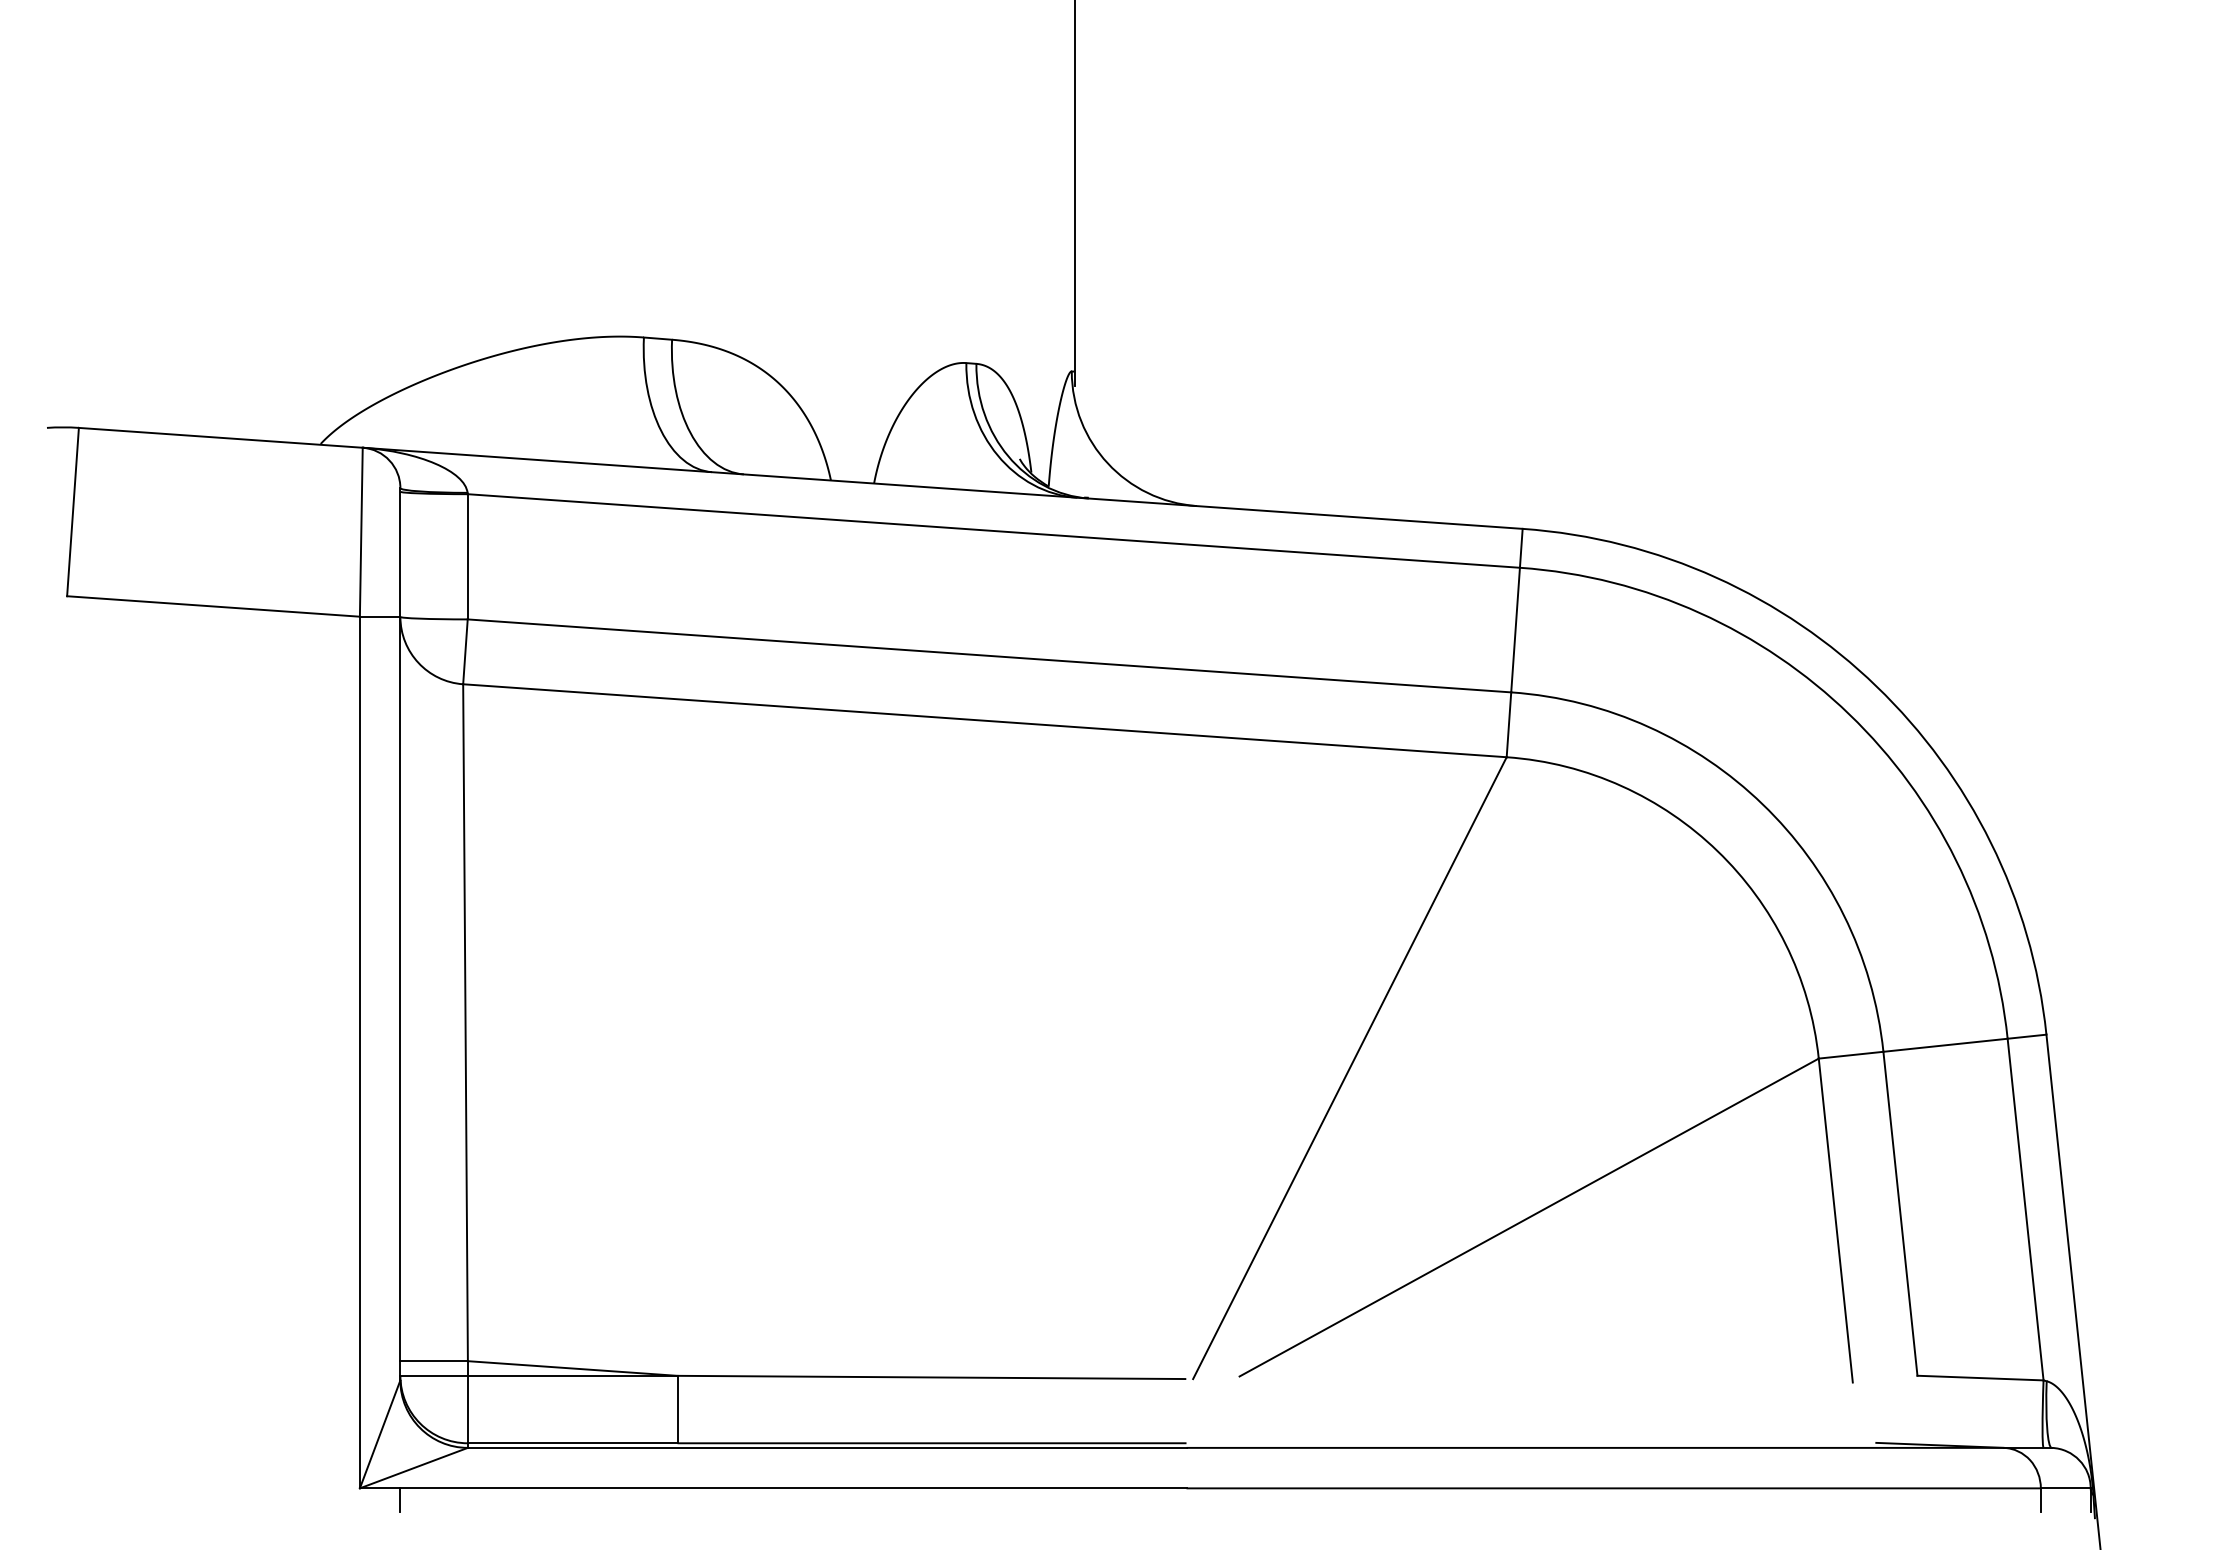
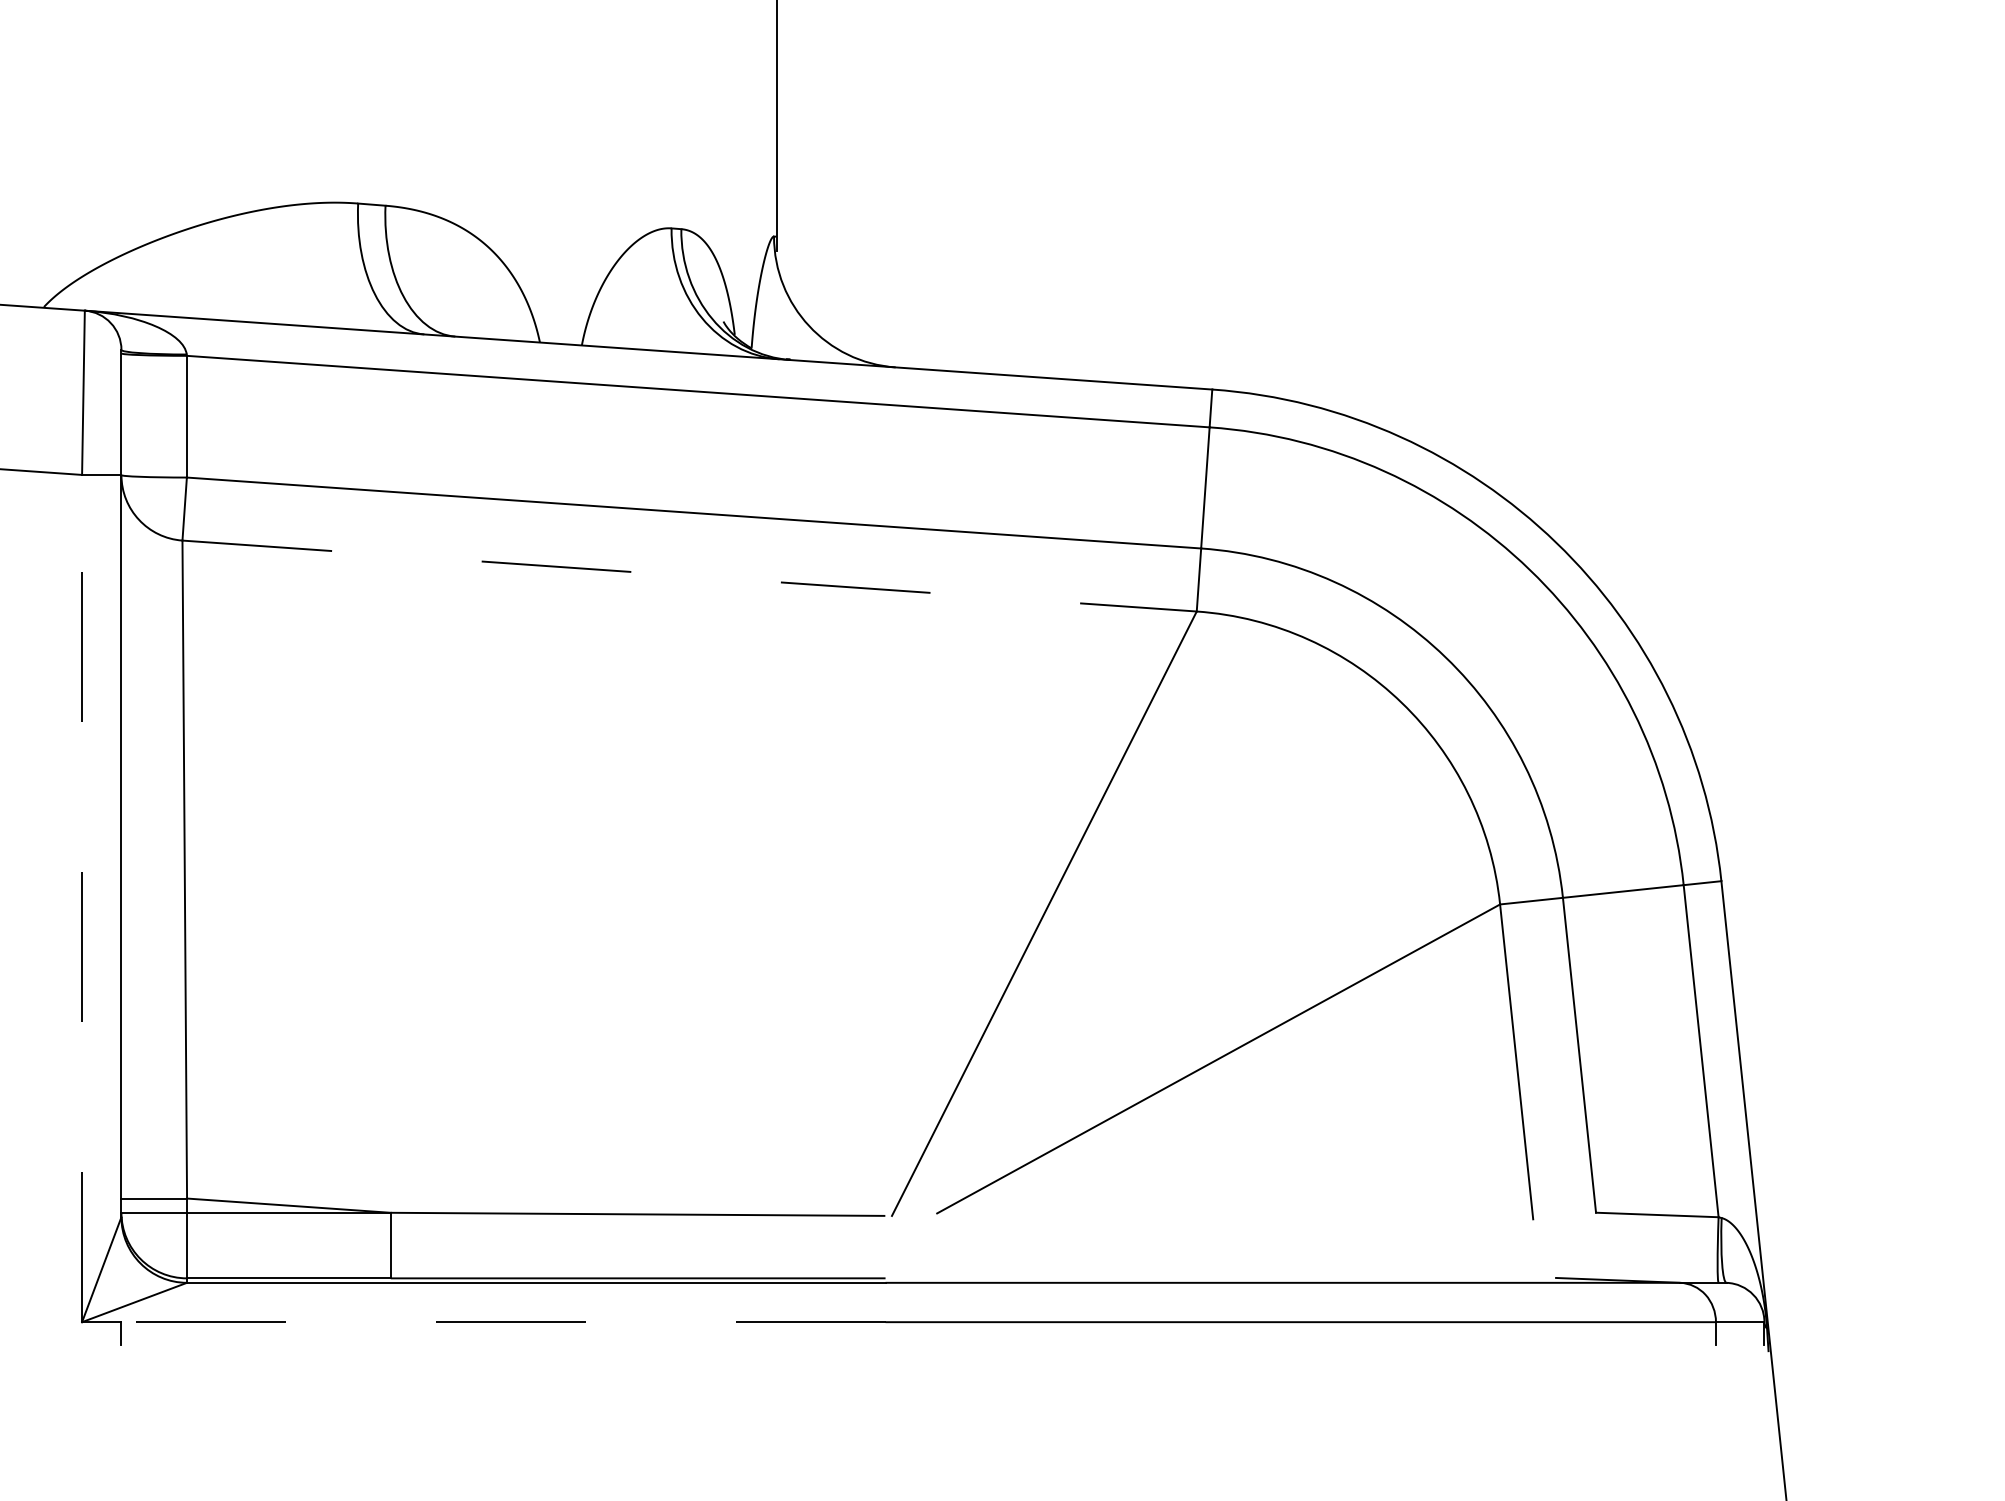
line: (985, 720) -> (690, 575), solid -> dashed
line: (359, 1052) -> (81, 898), solid -> dashed
line: (792, 1488) -> (502, 1322), solid -> dashed

